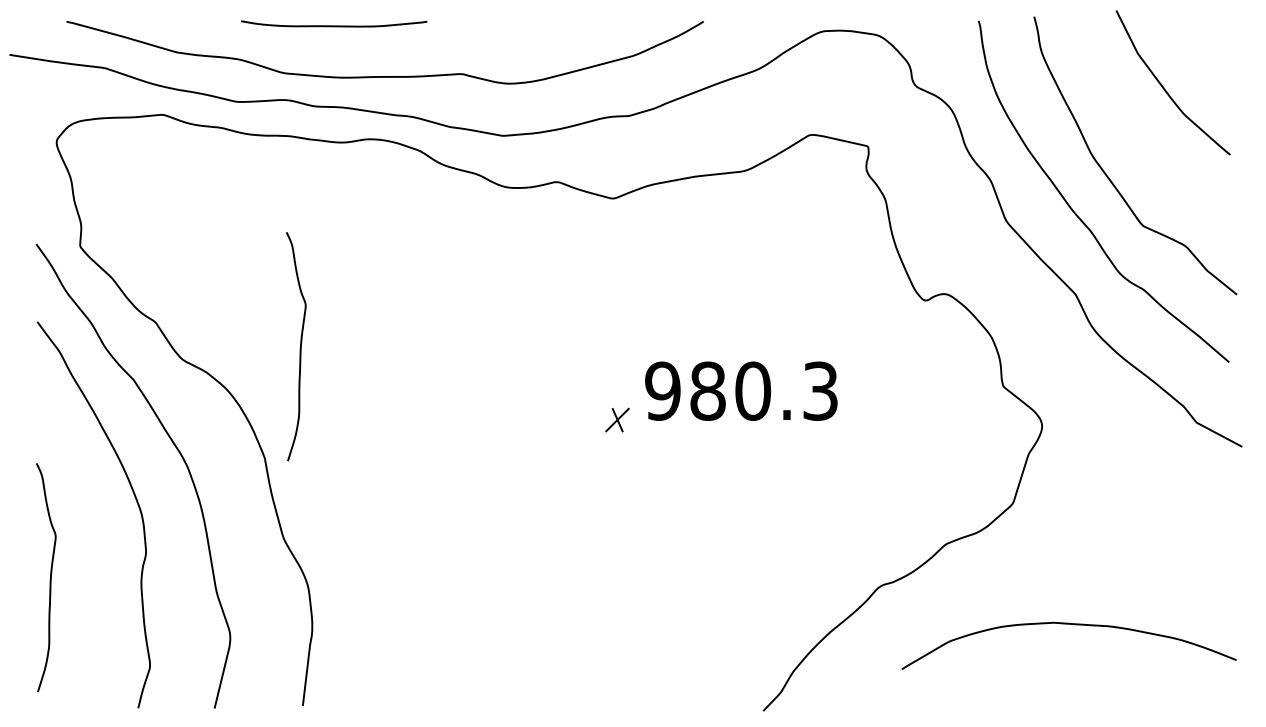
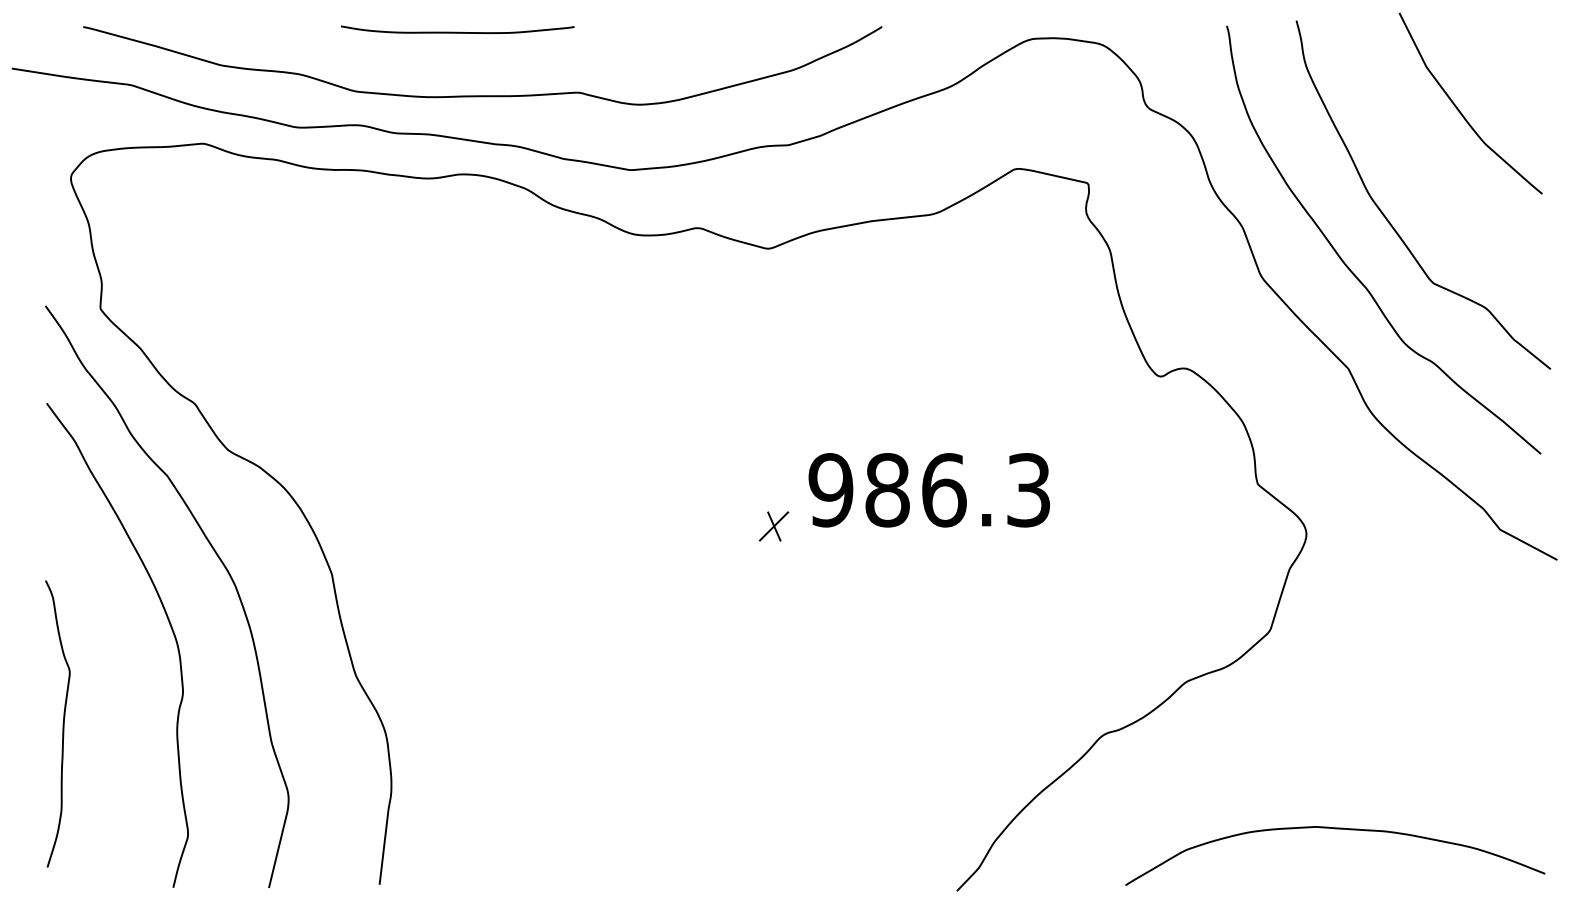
curve: (334, 25) -> (458, 31), moved
curve: (299, 348) -> (375, 436), removed
text: (753, 390) -> (944, 489), 980.3 -> 986.3
curve: (1074, 625) -> (1341, 830), moved

